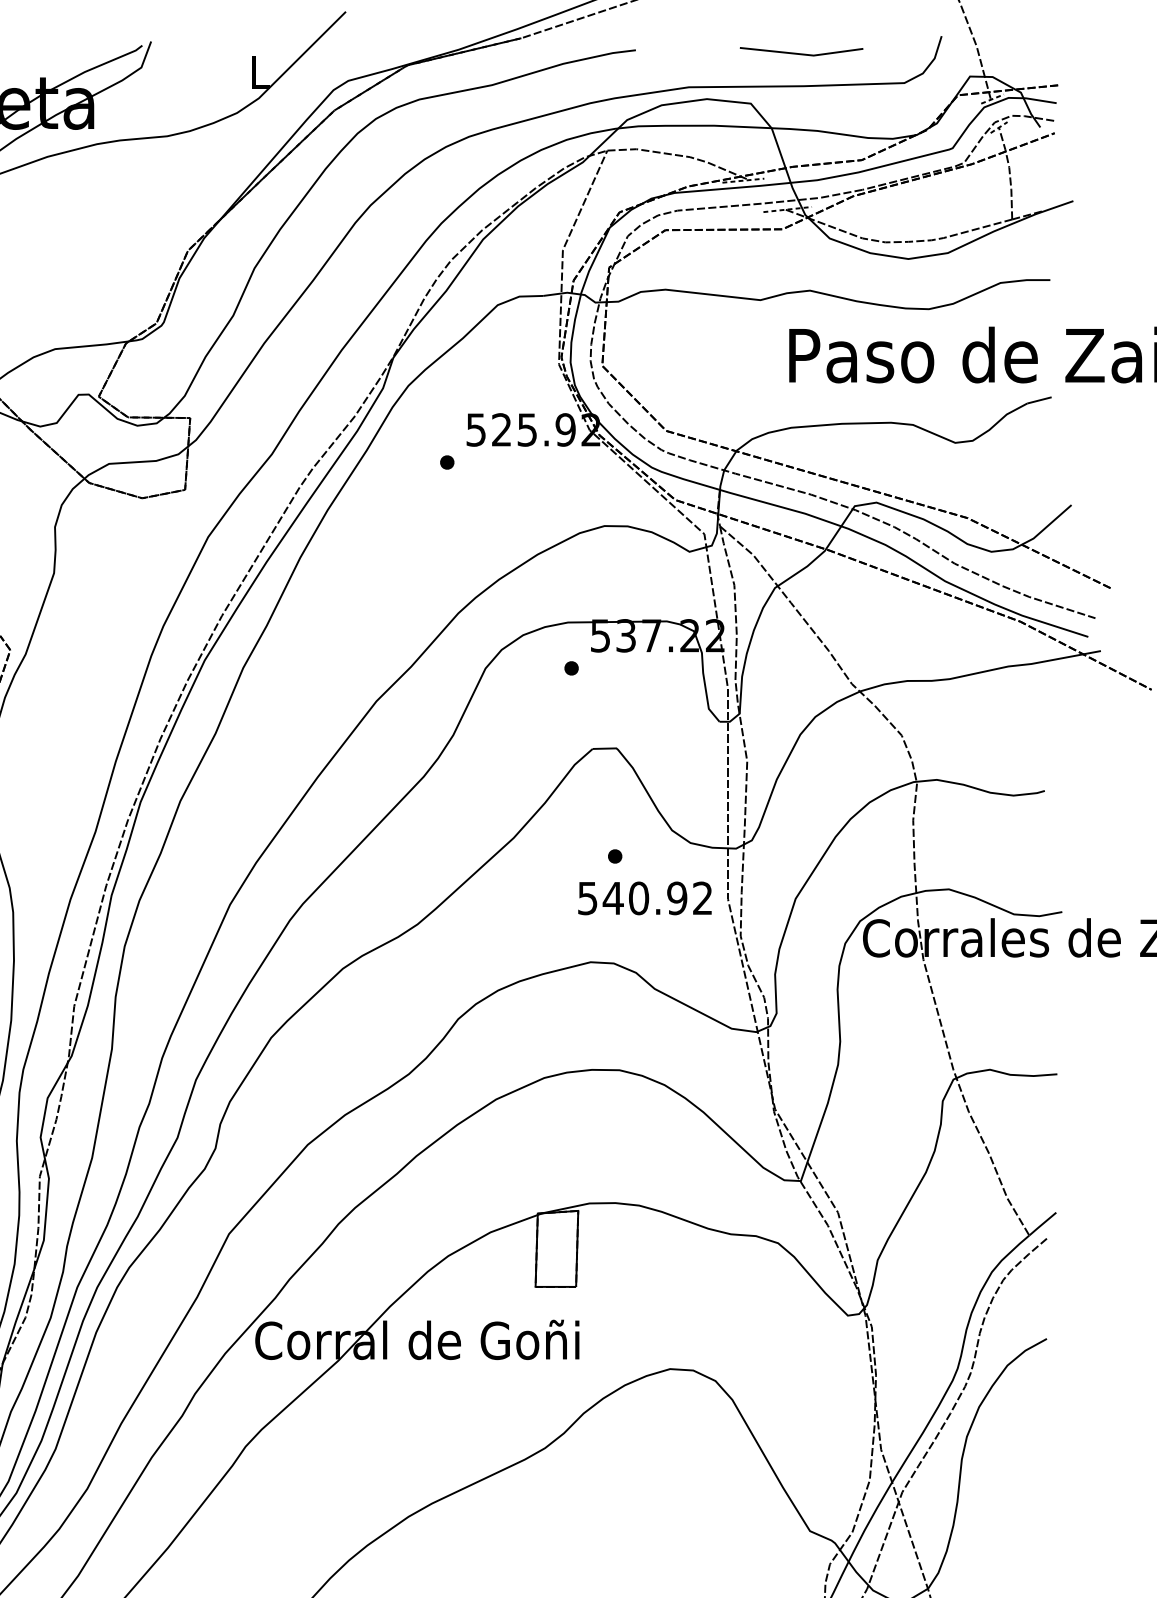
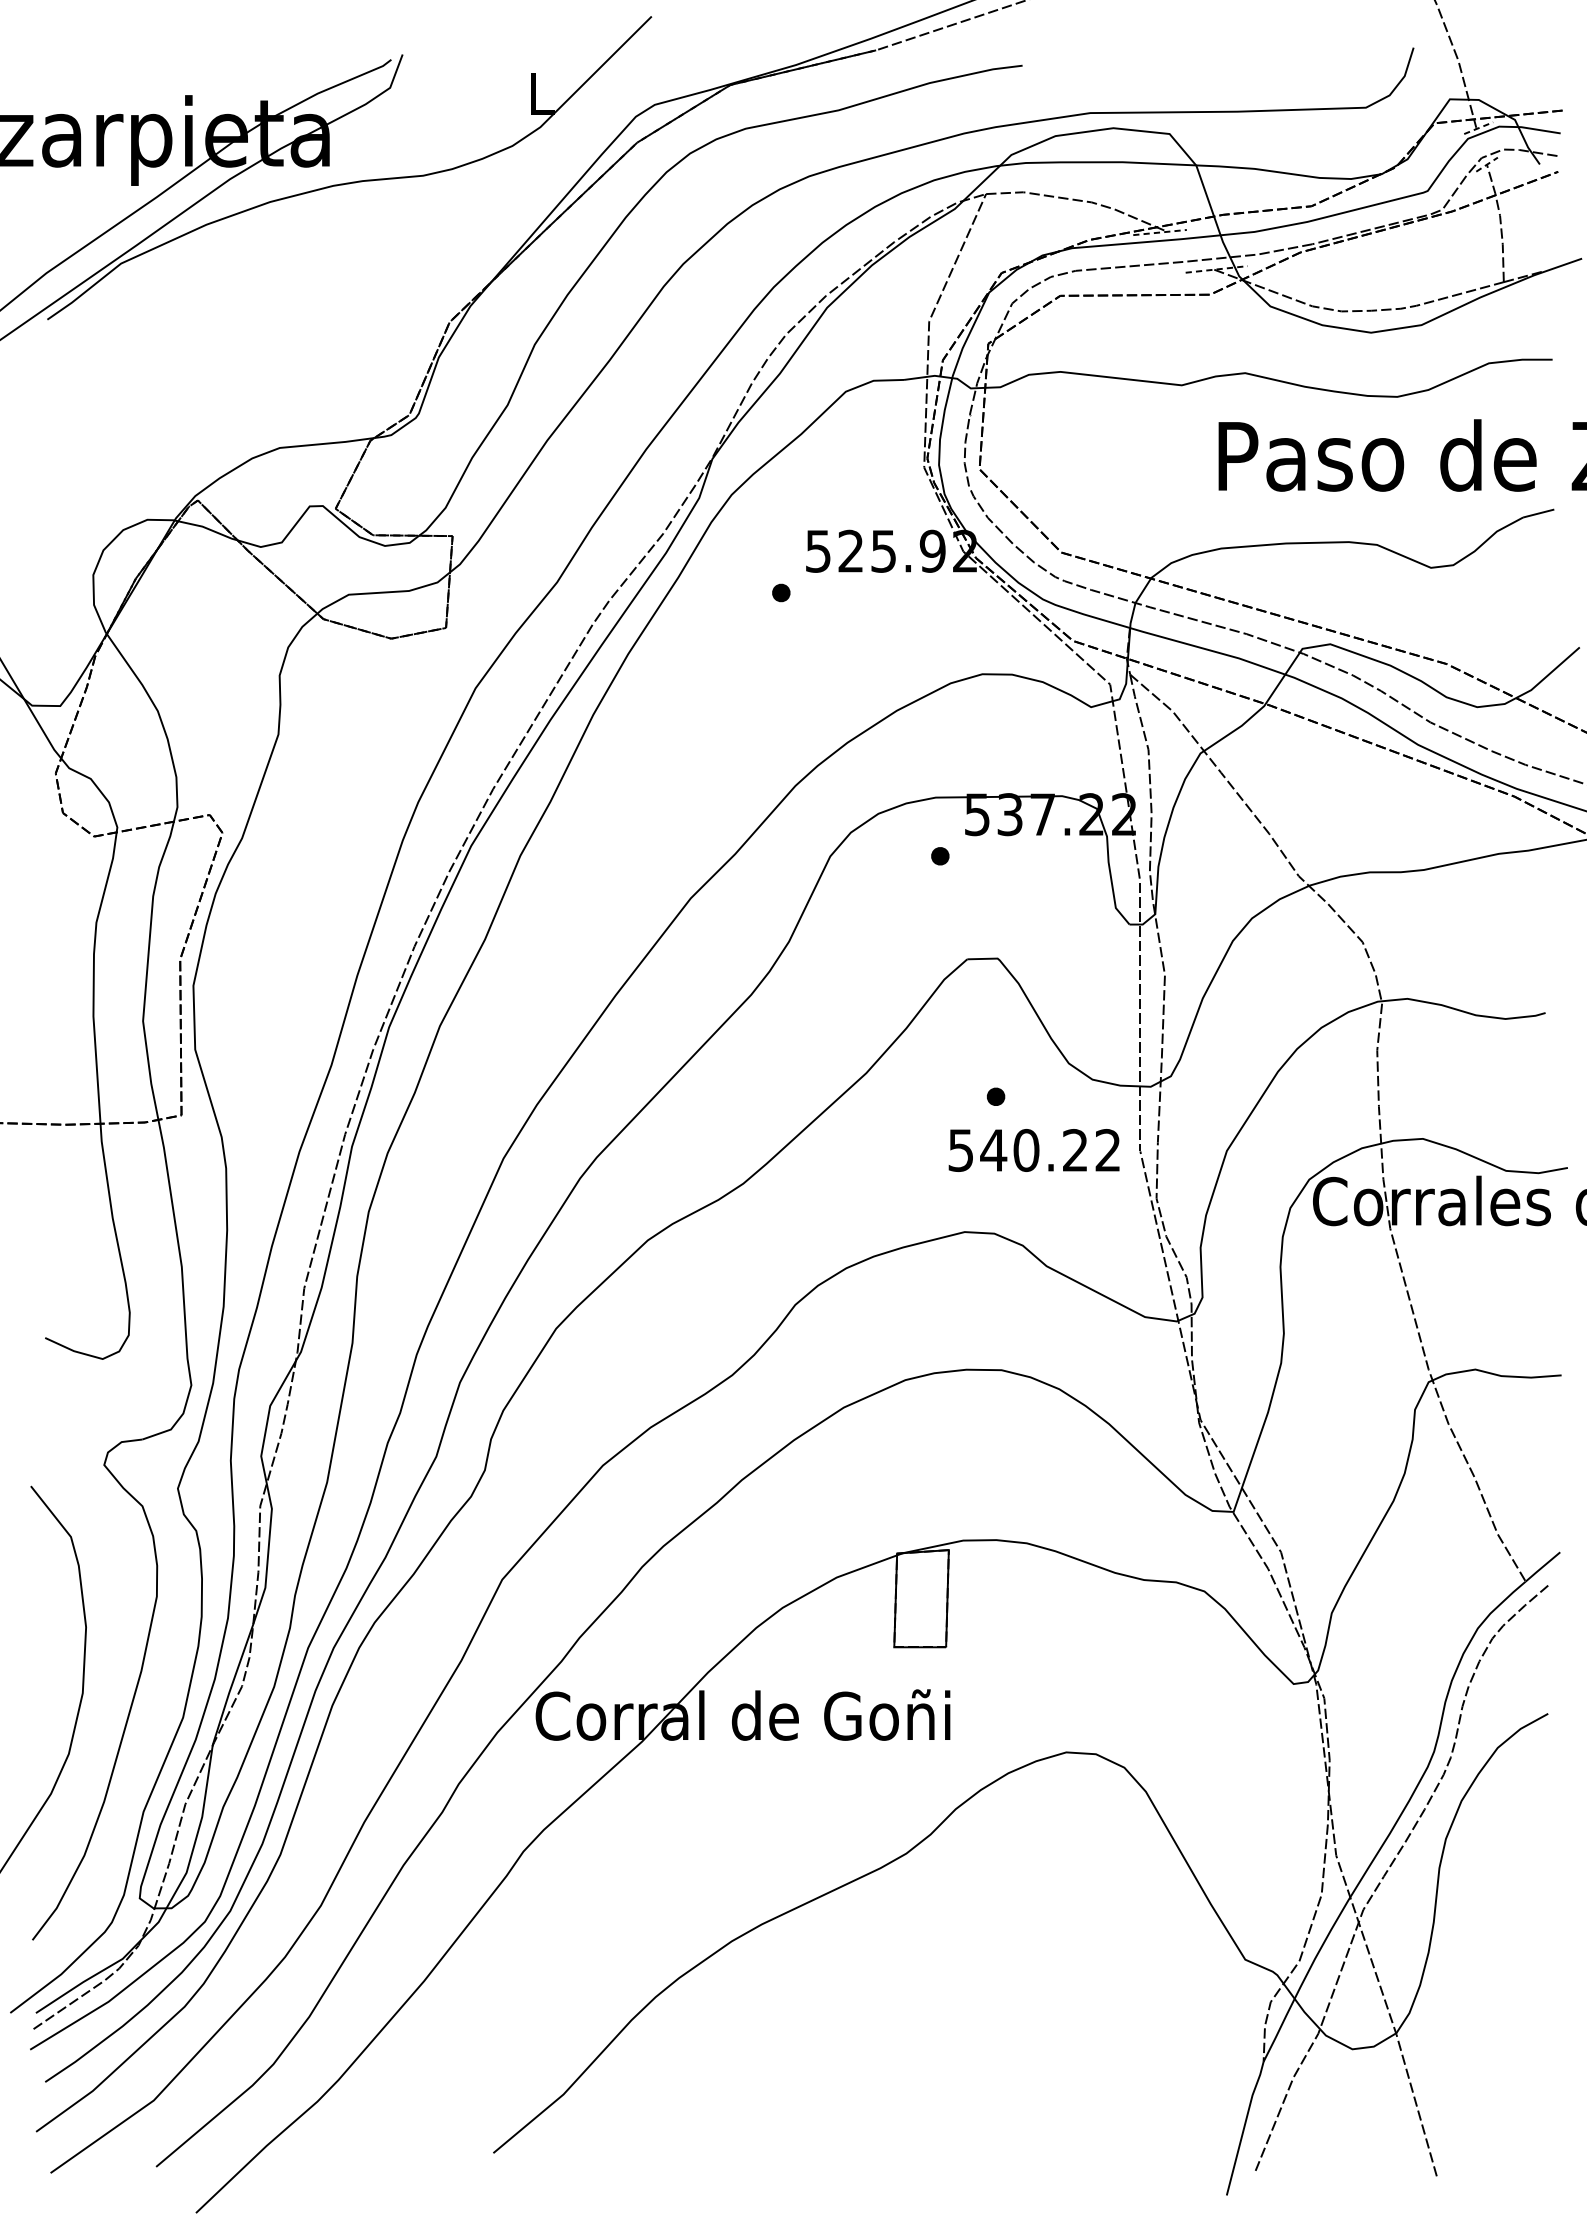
line: (800, 53) -> (1233, 69), removed
text: (677, 898) -> (1075, 1150), 540.92 -> 540.22

